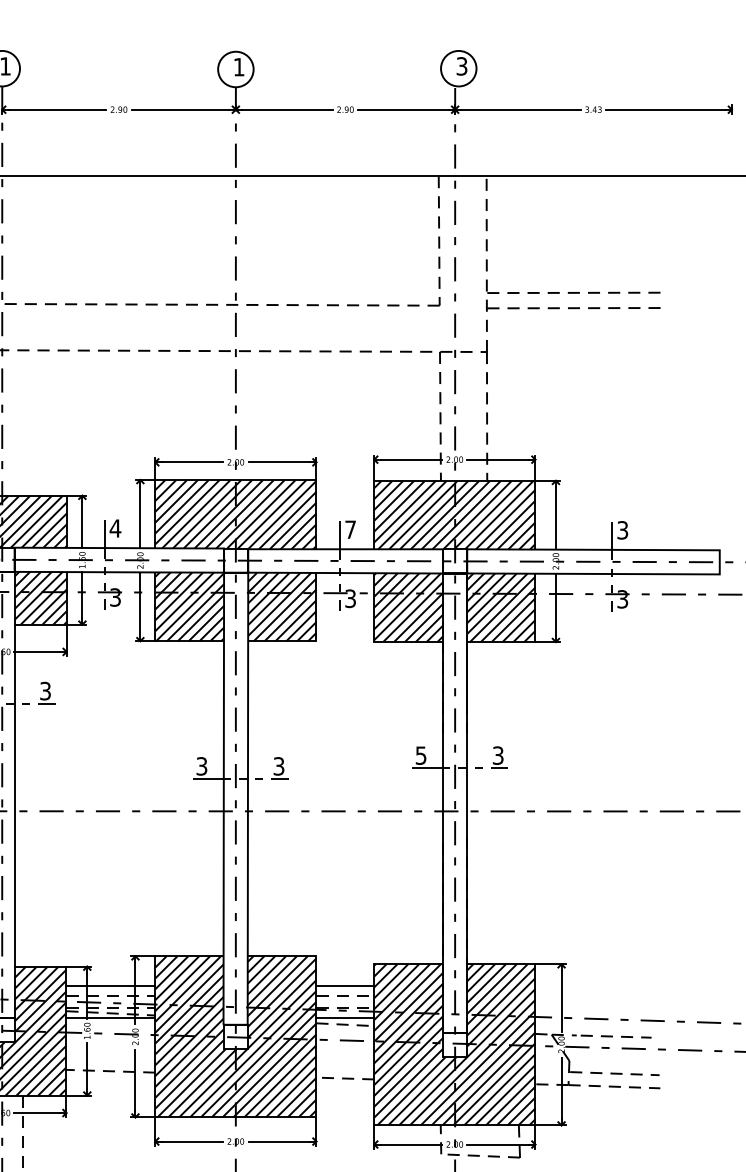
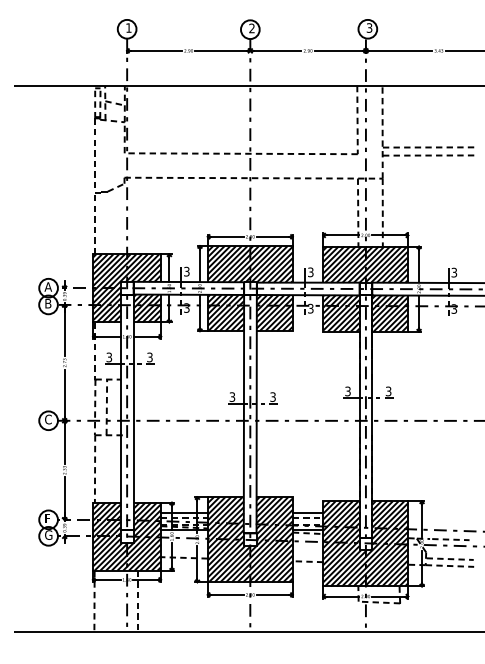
text: (238, 67) -> (251, 28), 1 -> 2
text: (114, 528) -> (186, 271), 4 -> 3
text: (349, 530) -> (310, 272), 7 -> 3
text: (420, 753) -> (347, 390), 5 -> 3

